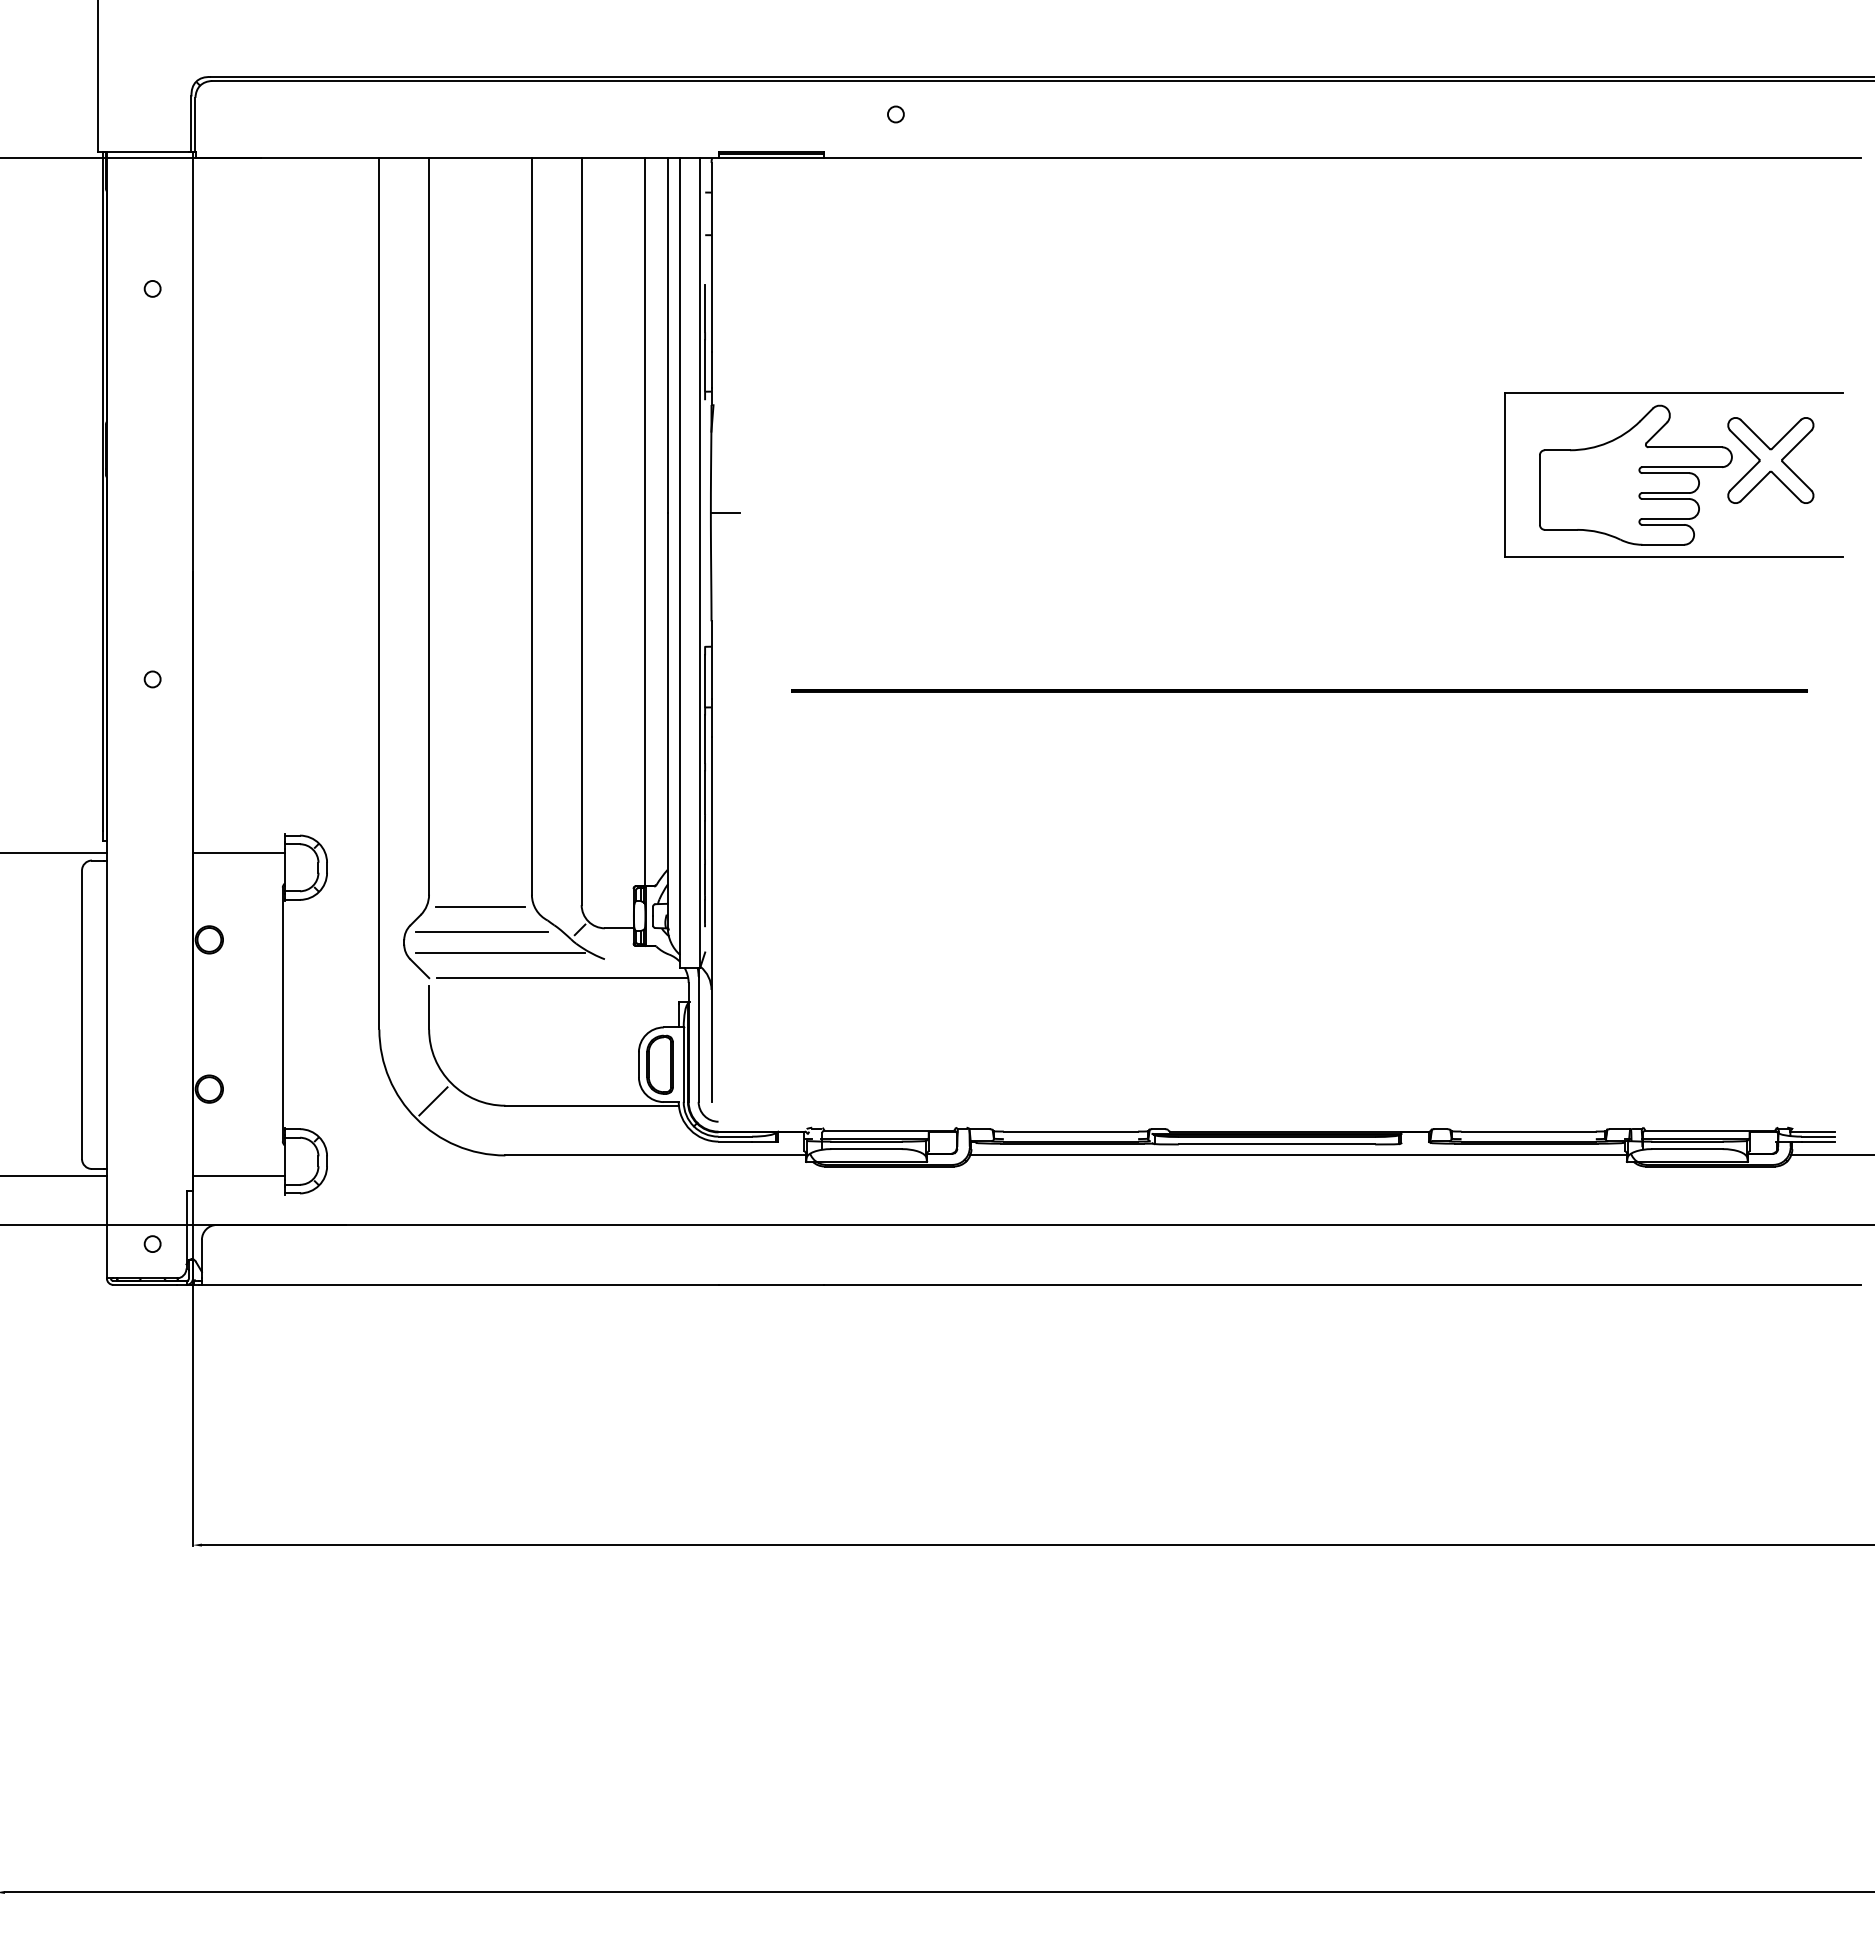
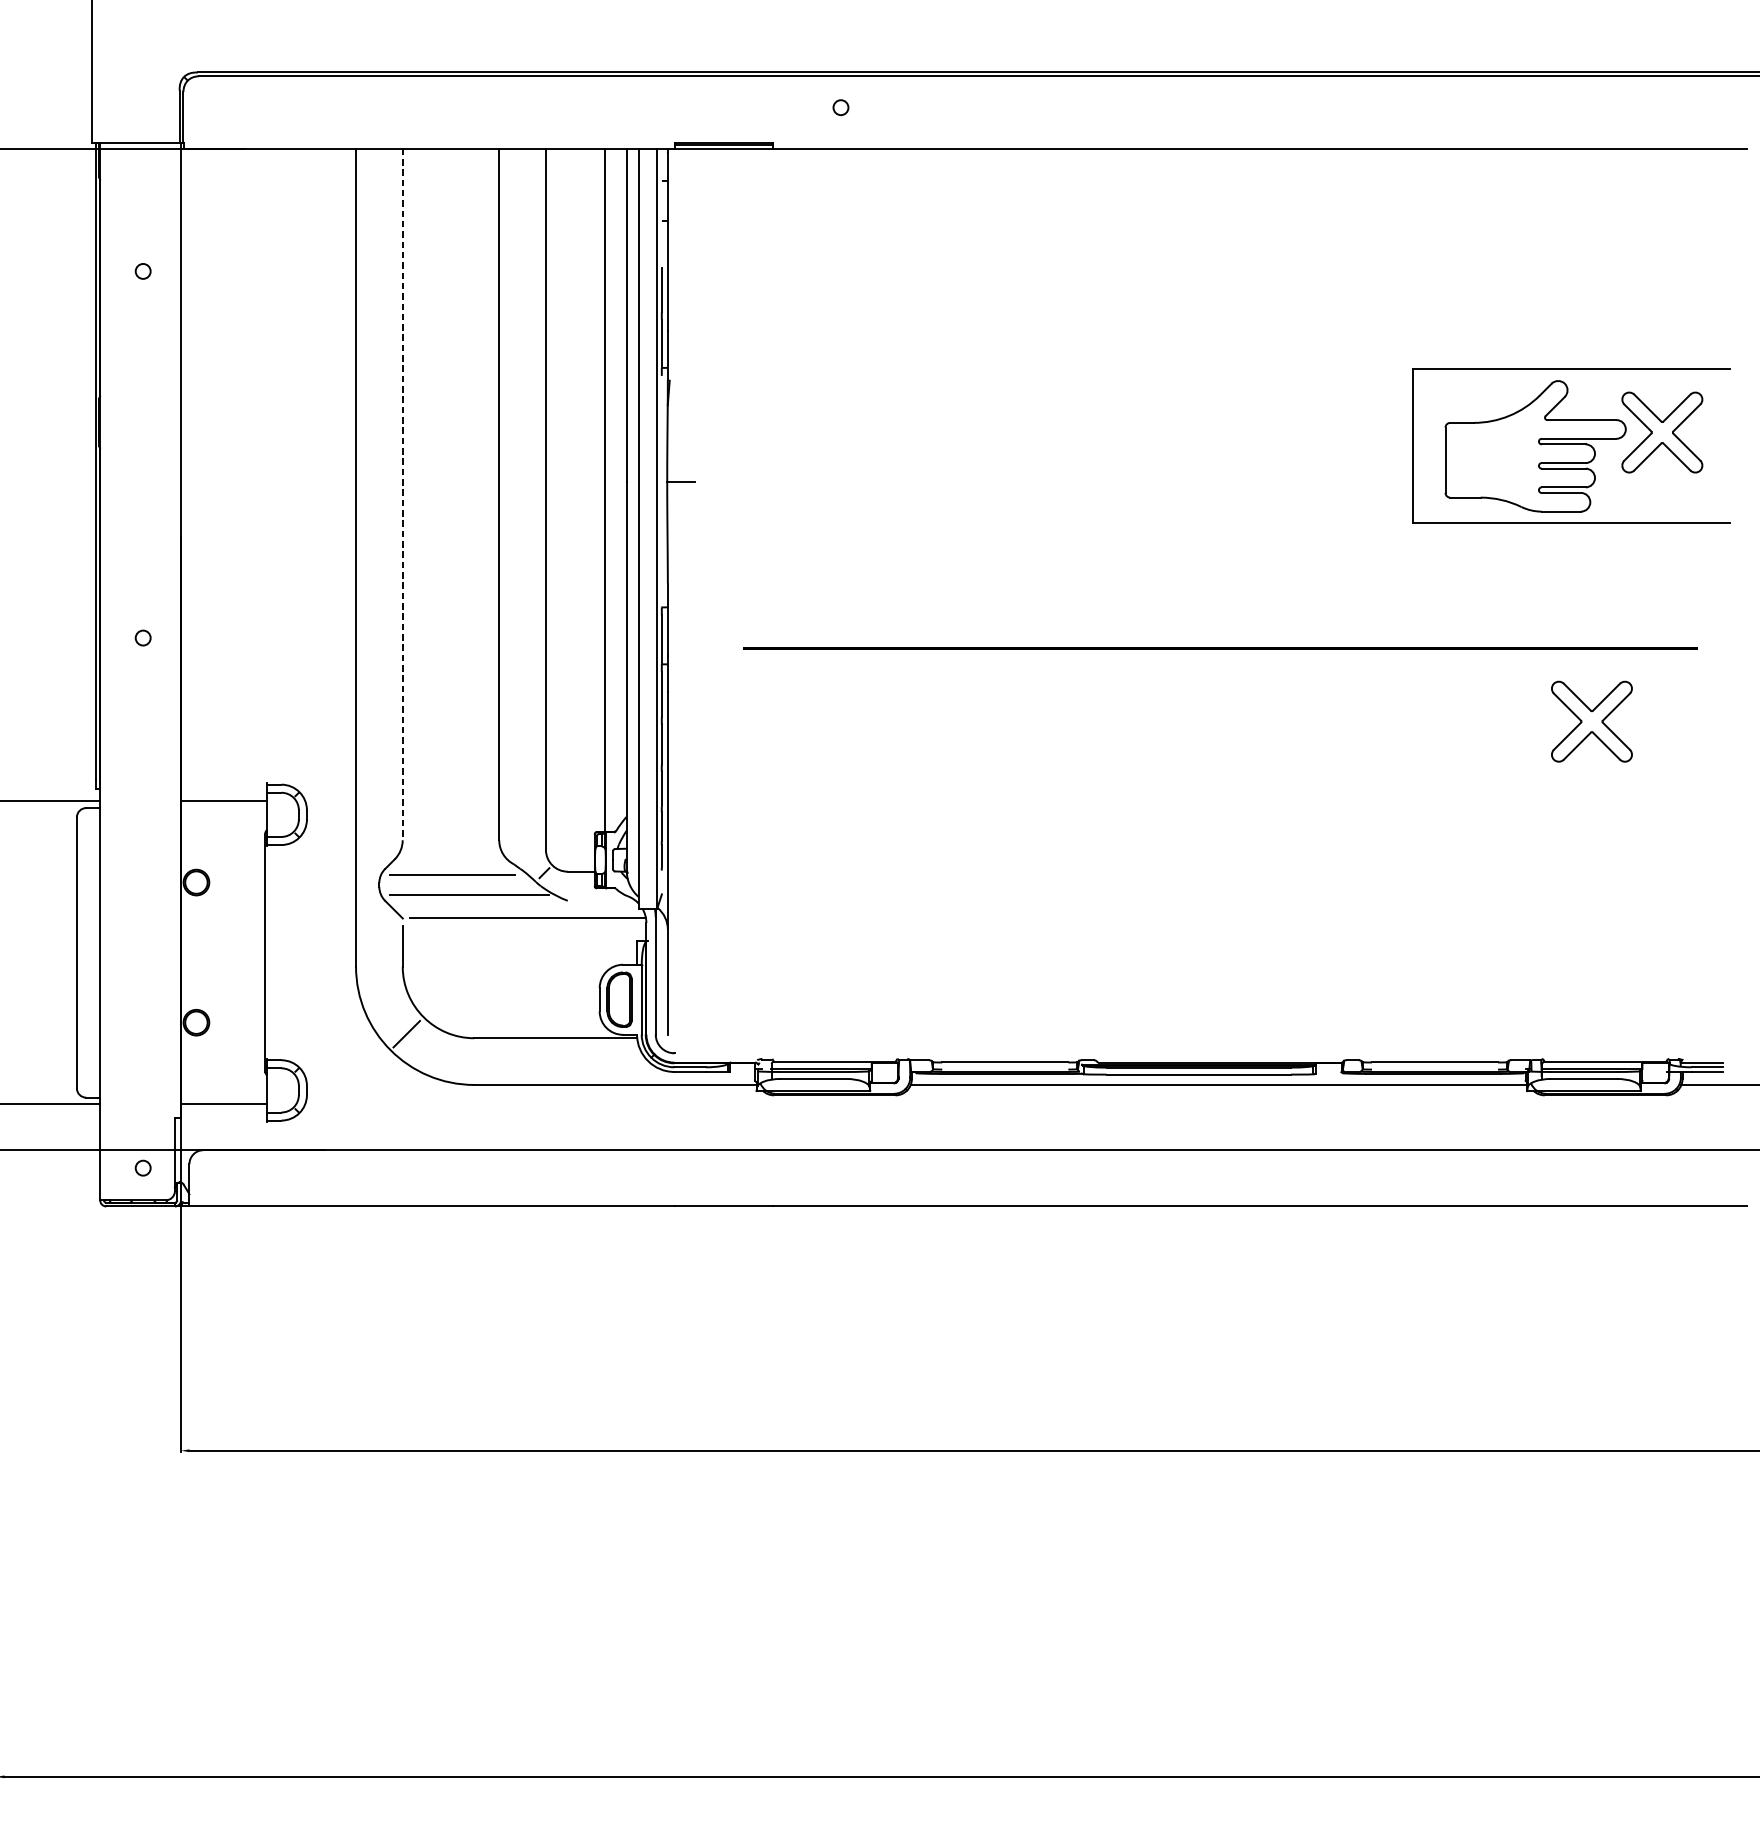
line: (429, 526) -> (403, 494), solid -> dashed
part: (1695, 768) -> (1591, 721), added
line: (480, 906) -> (450, 851), removed

